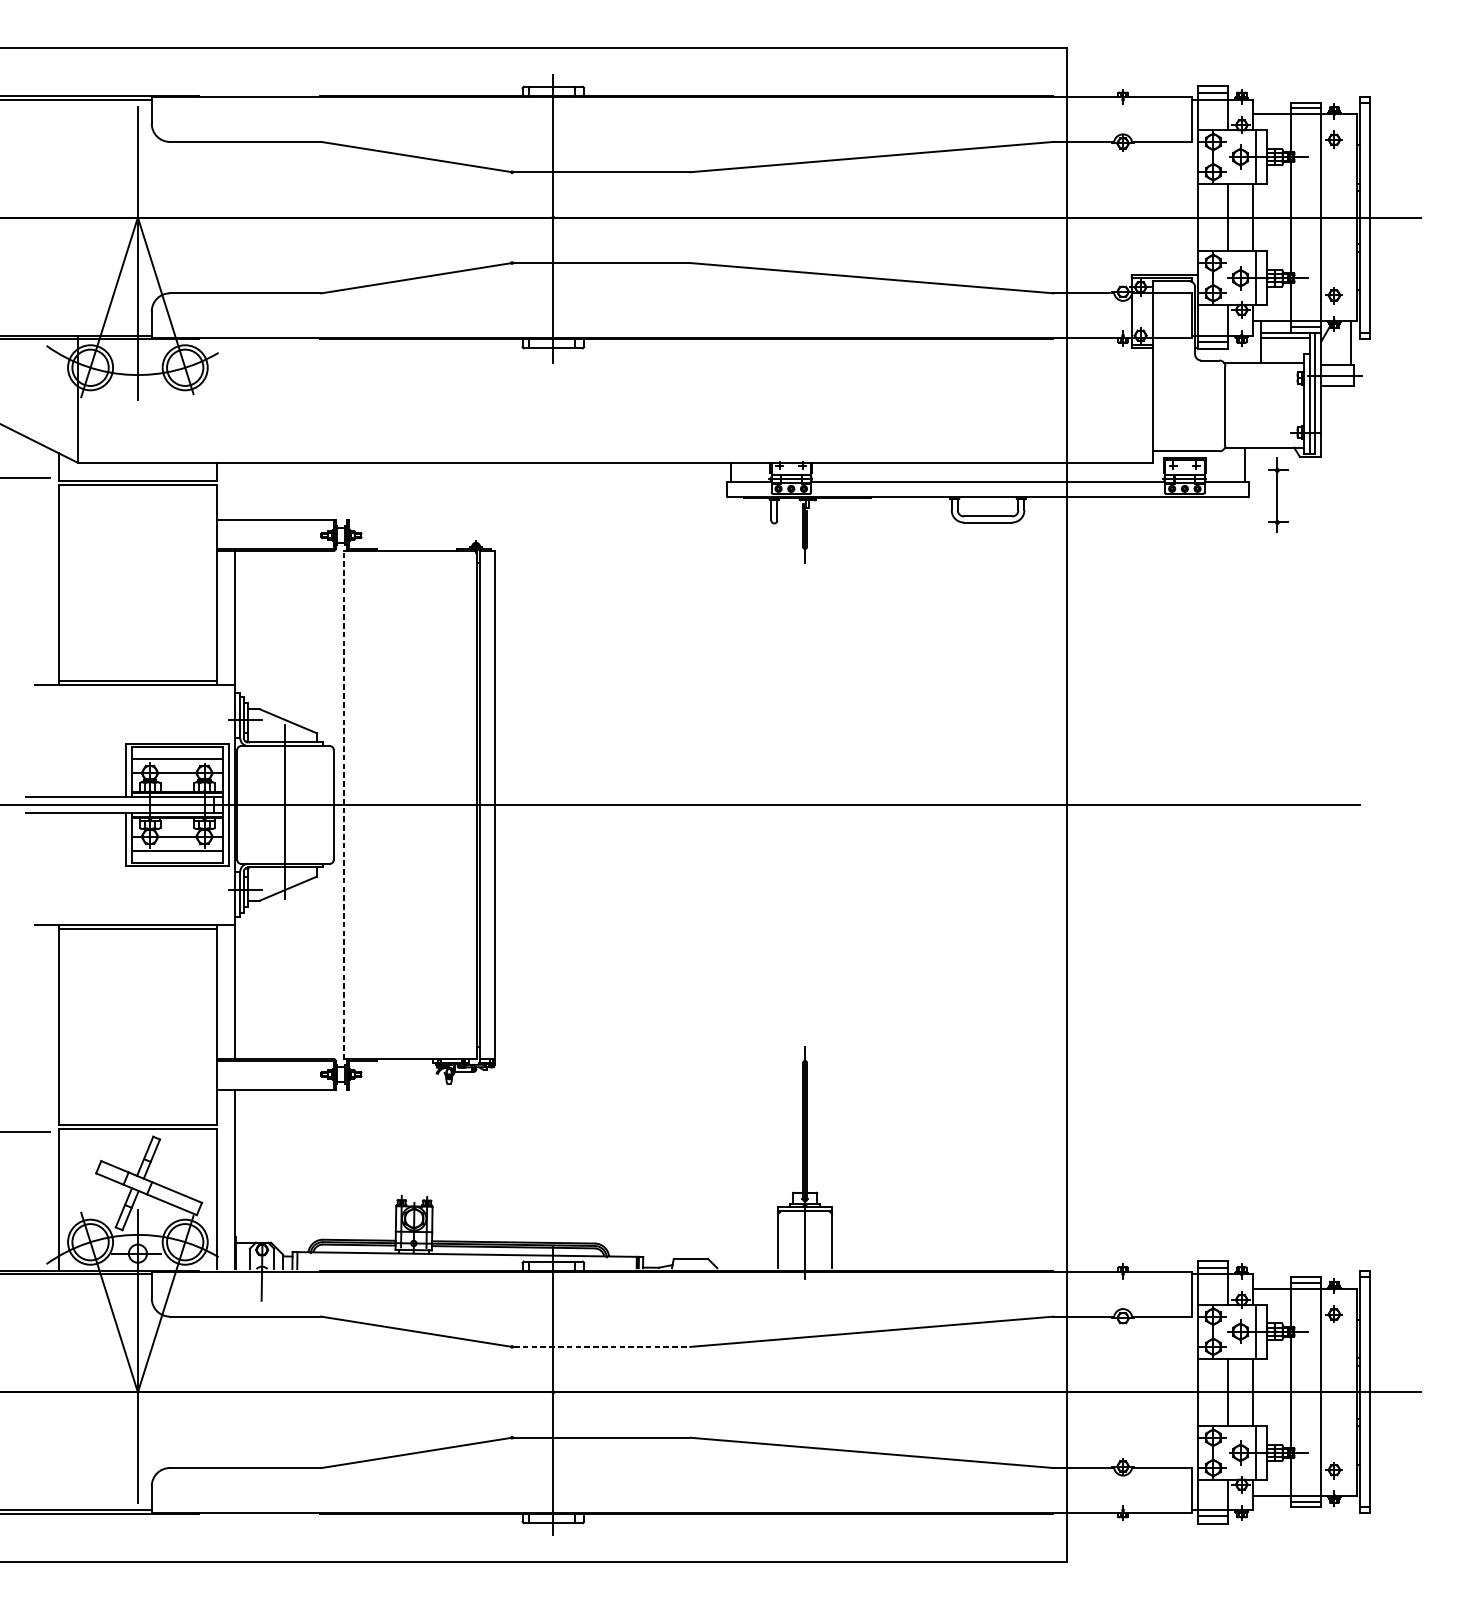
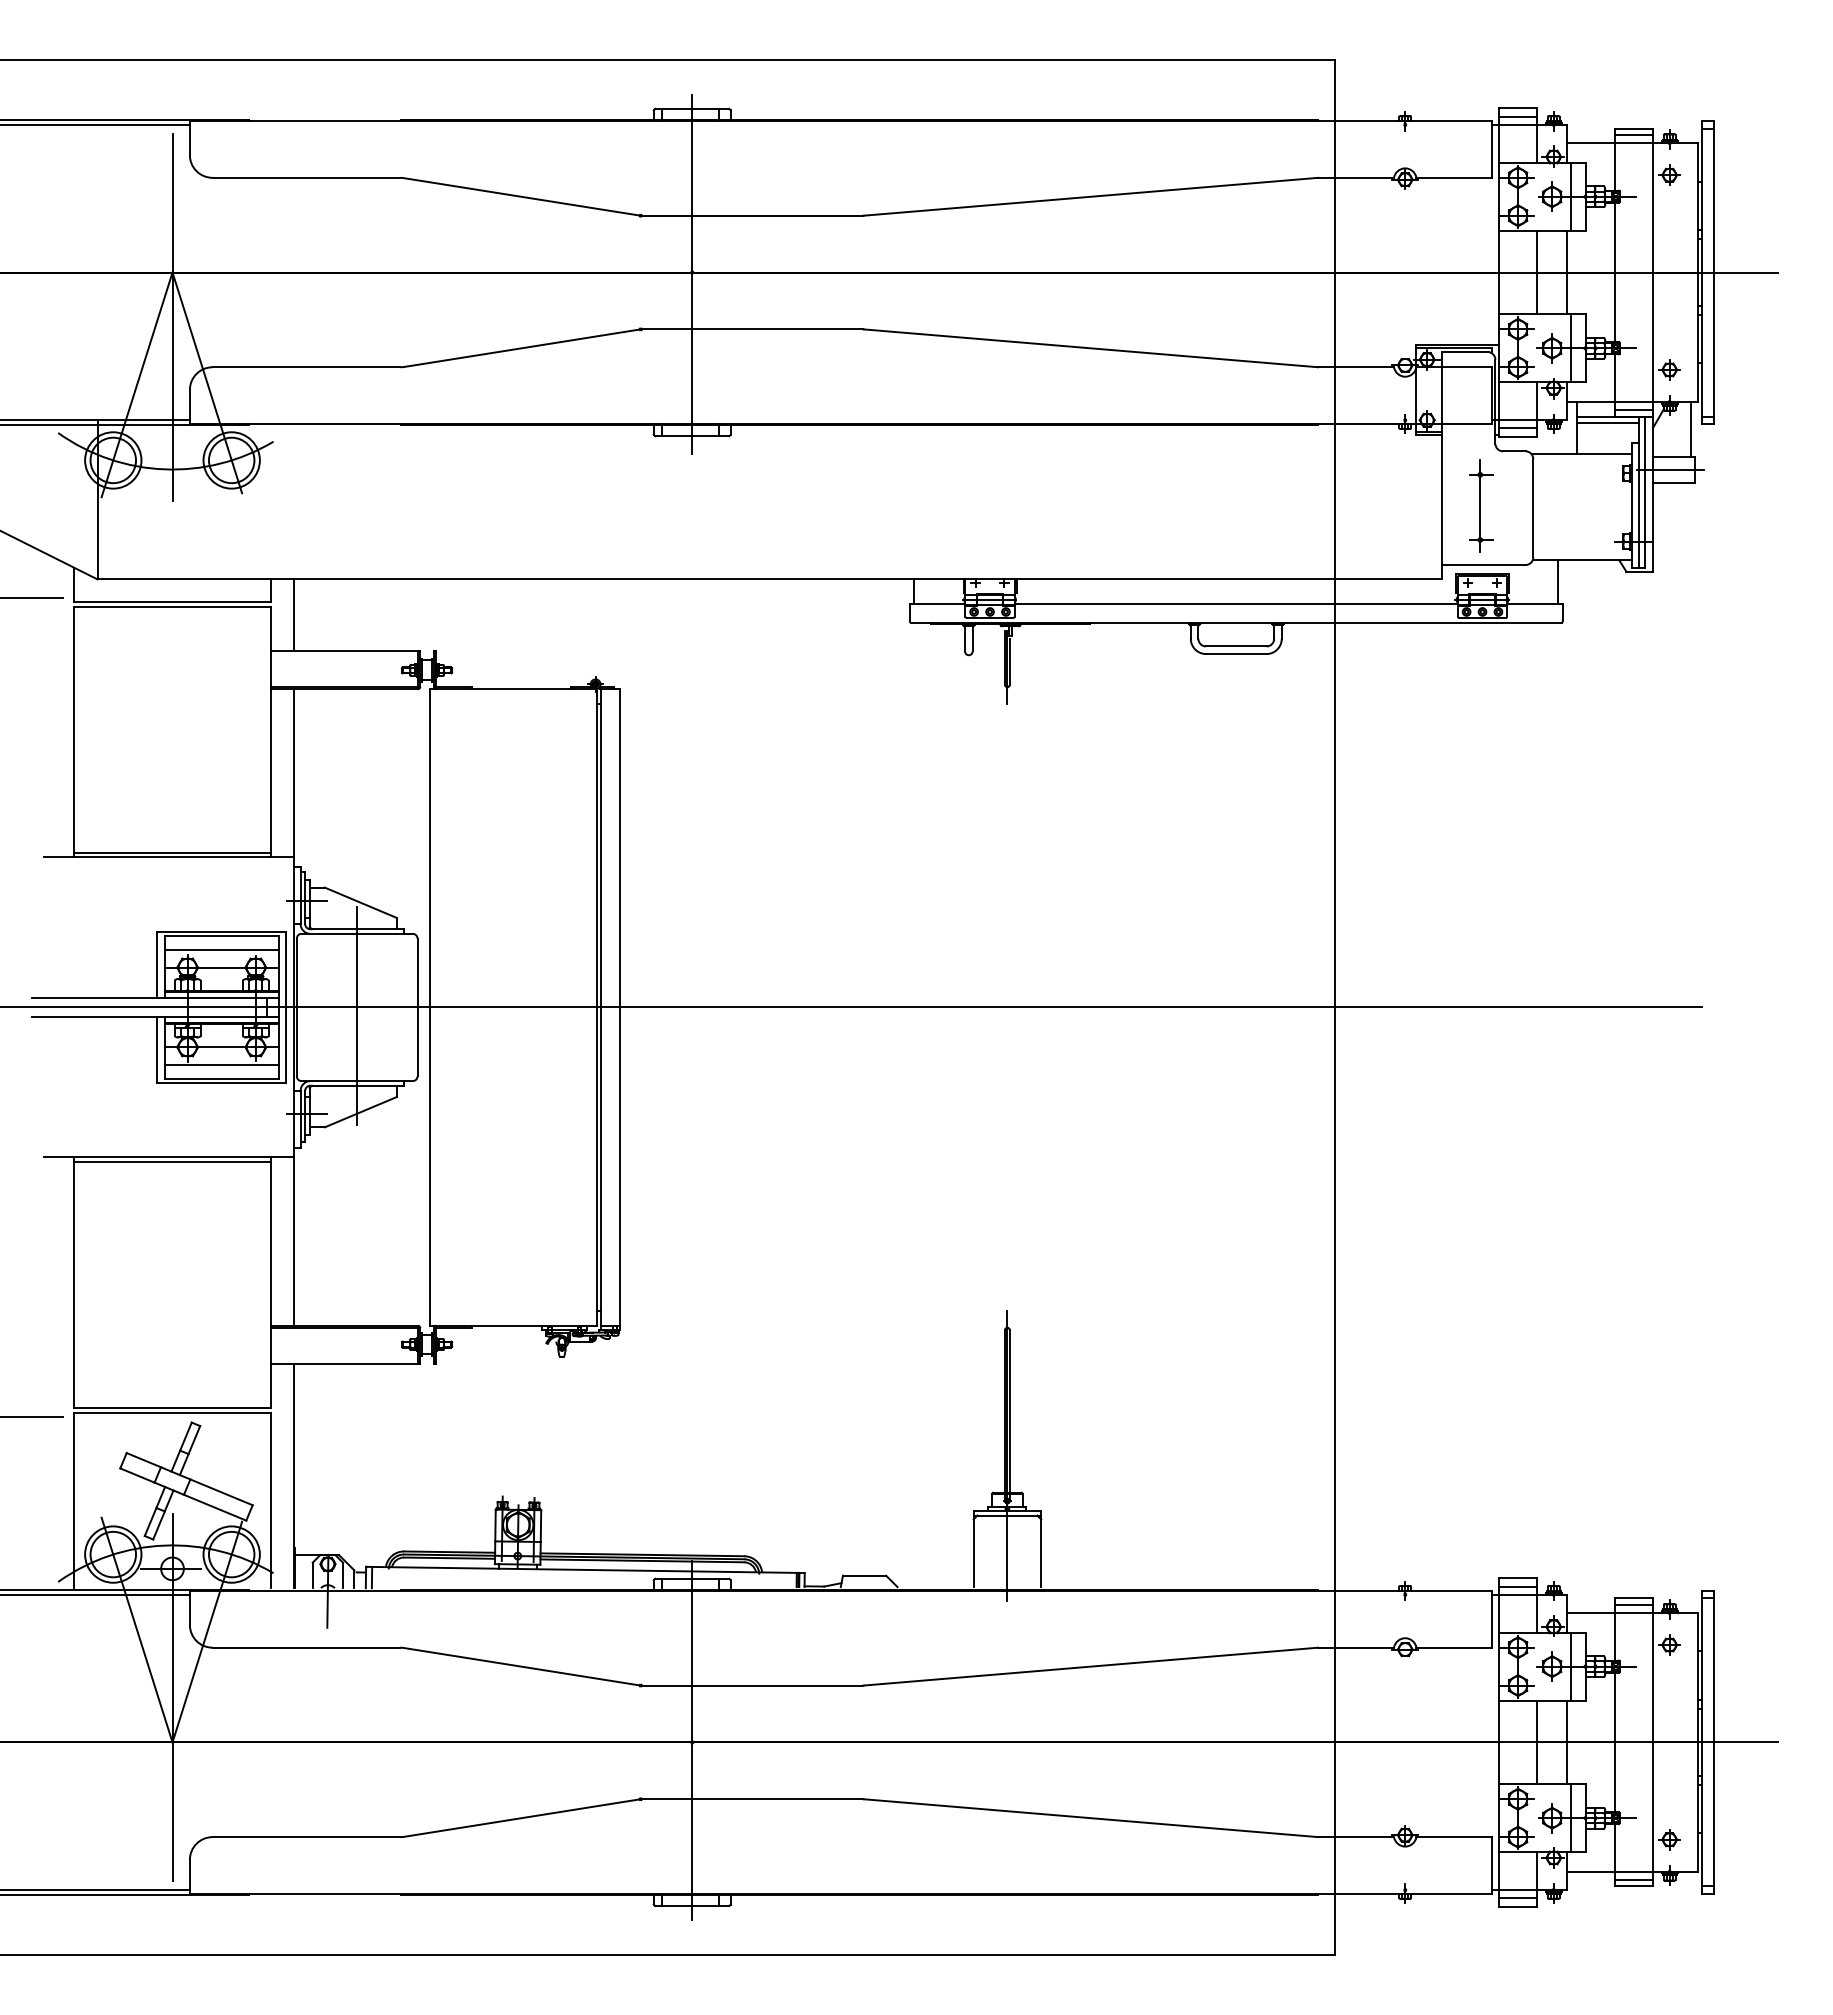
line: (234, 491) -> (293, 615), added
part: (1278, 494) -> (1481, 505), moved
line: (344, 804) -> (430, 1006), dashed -> solid
line: (601, 1346) -> (752, 1685), dashed -> solid

